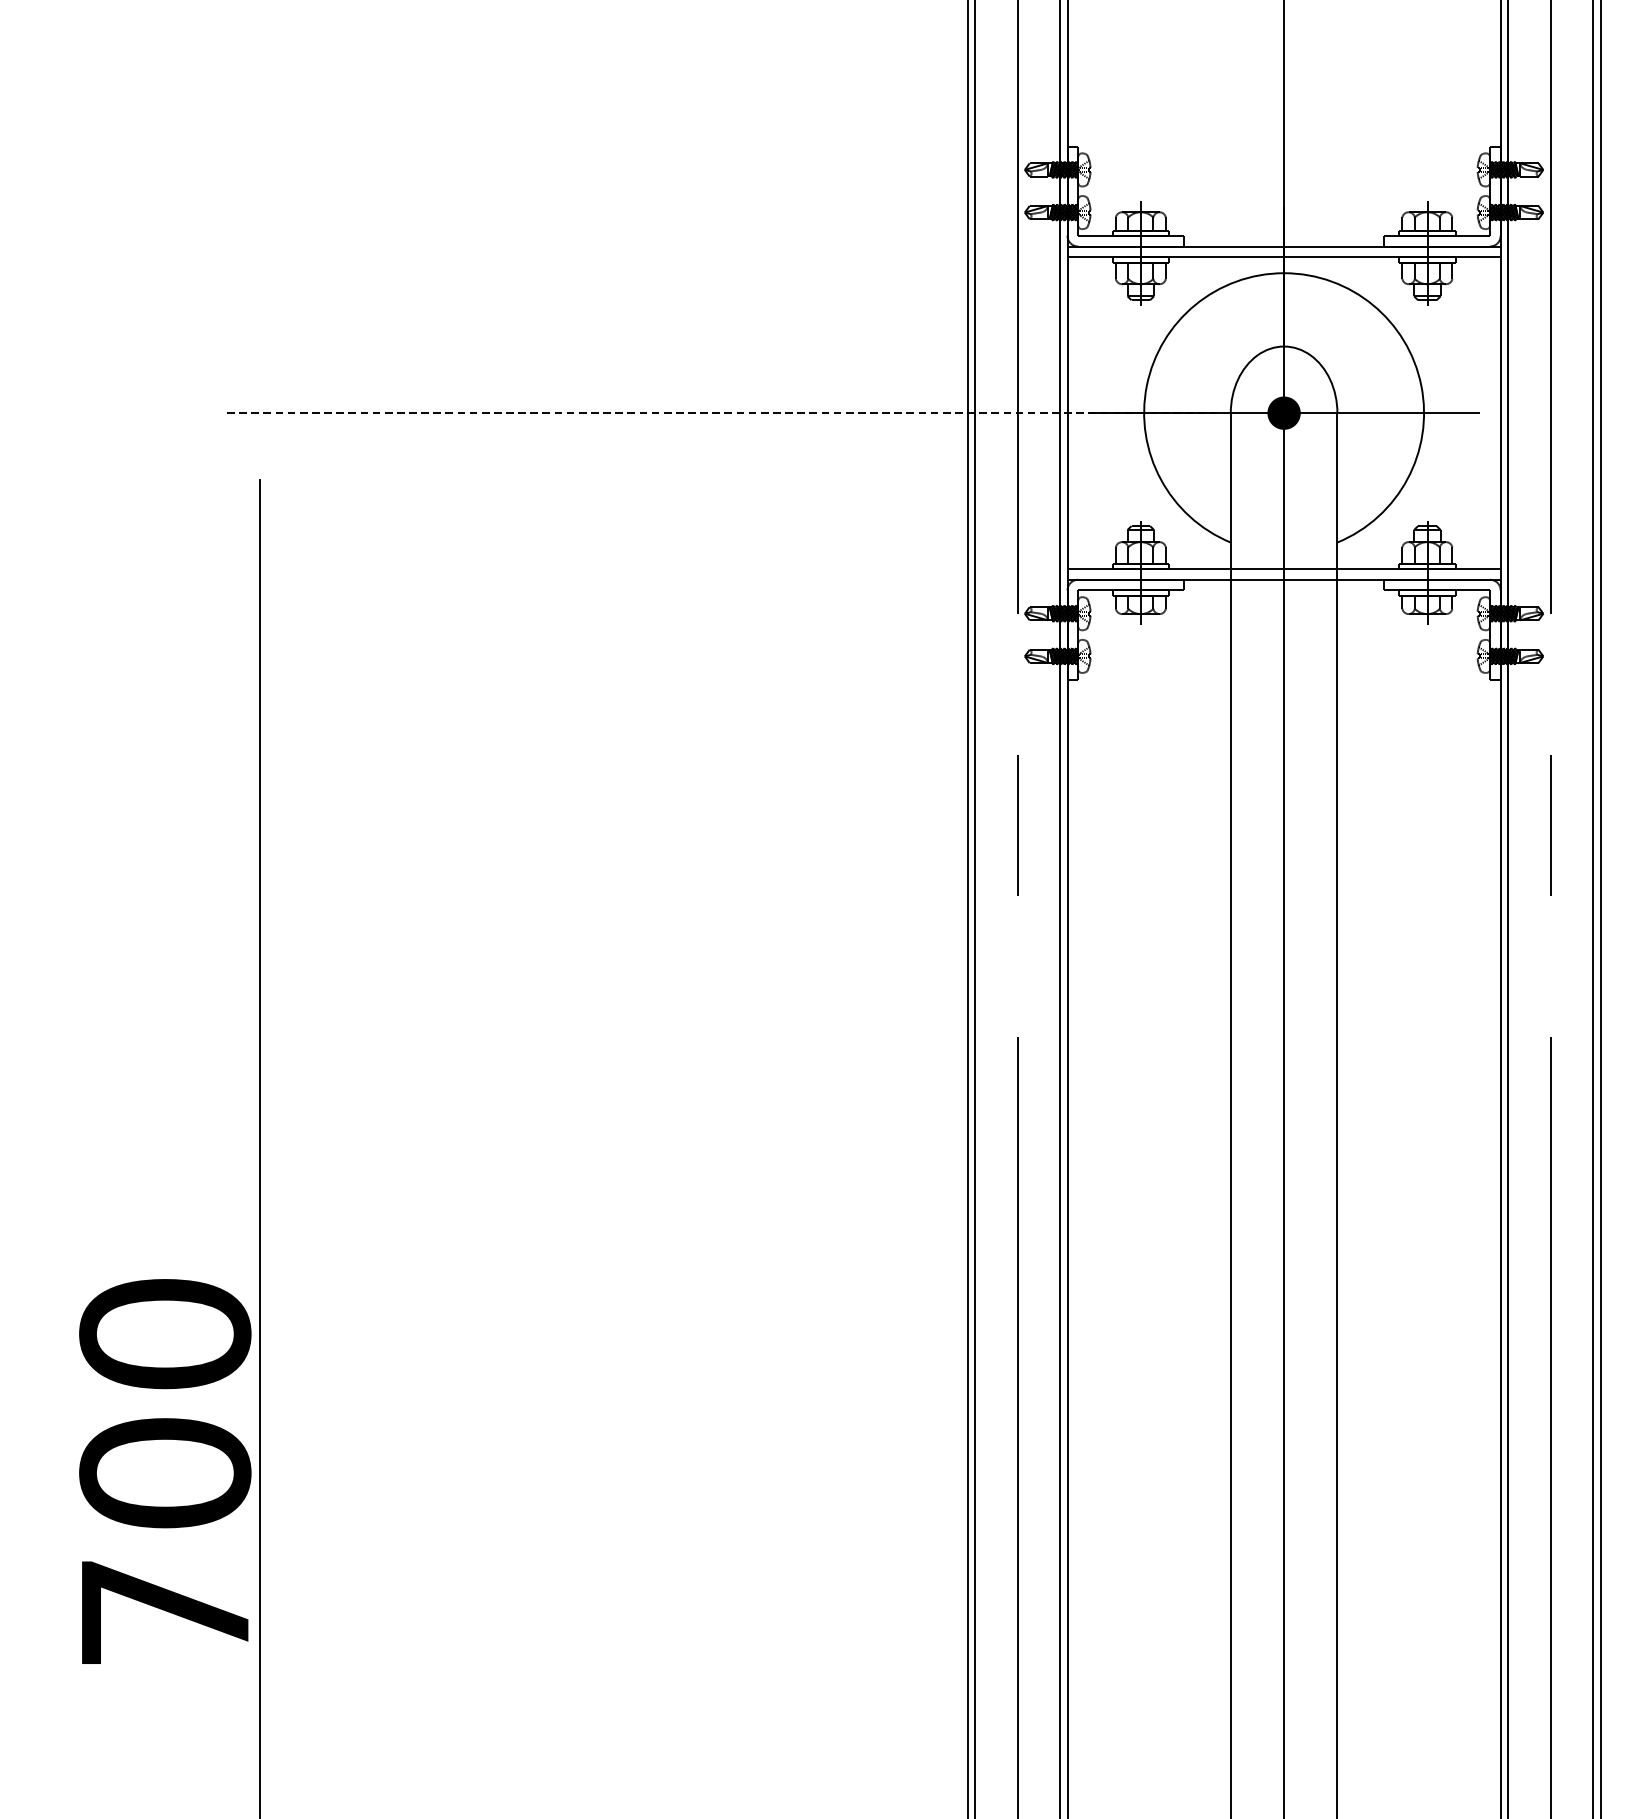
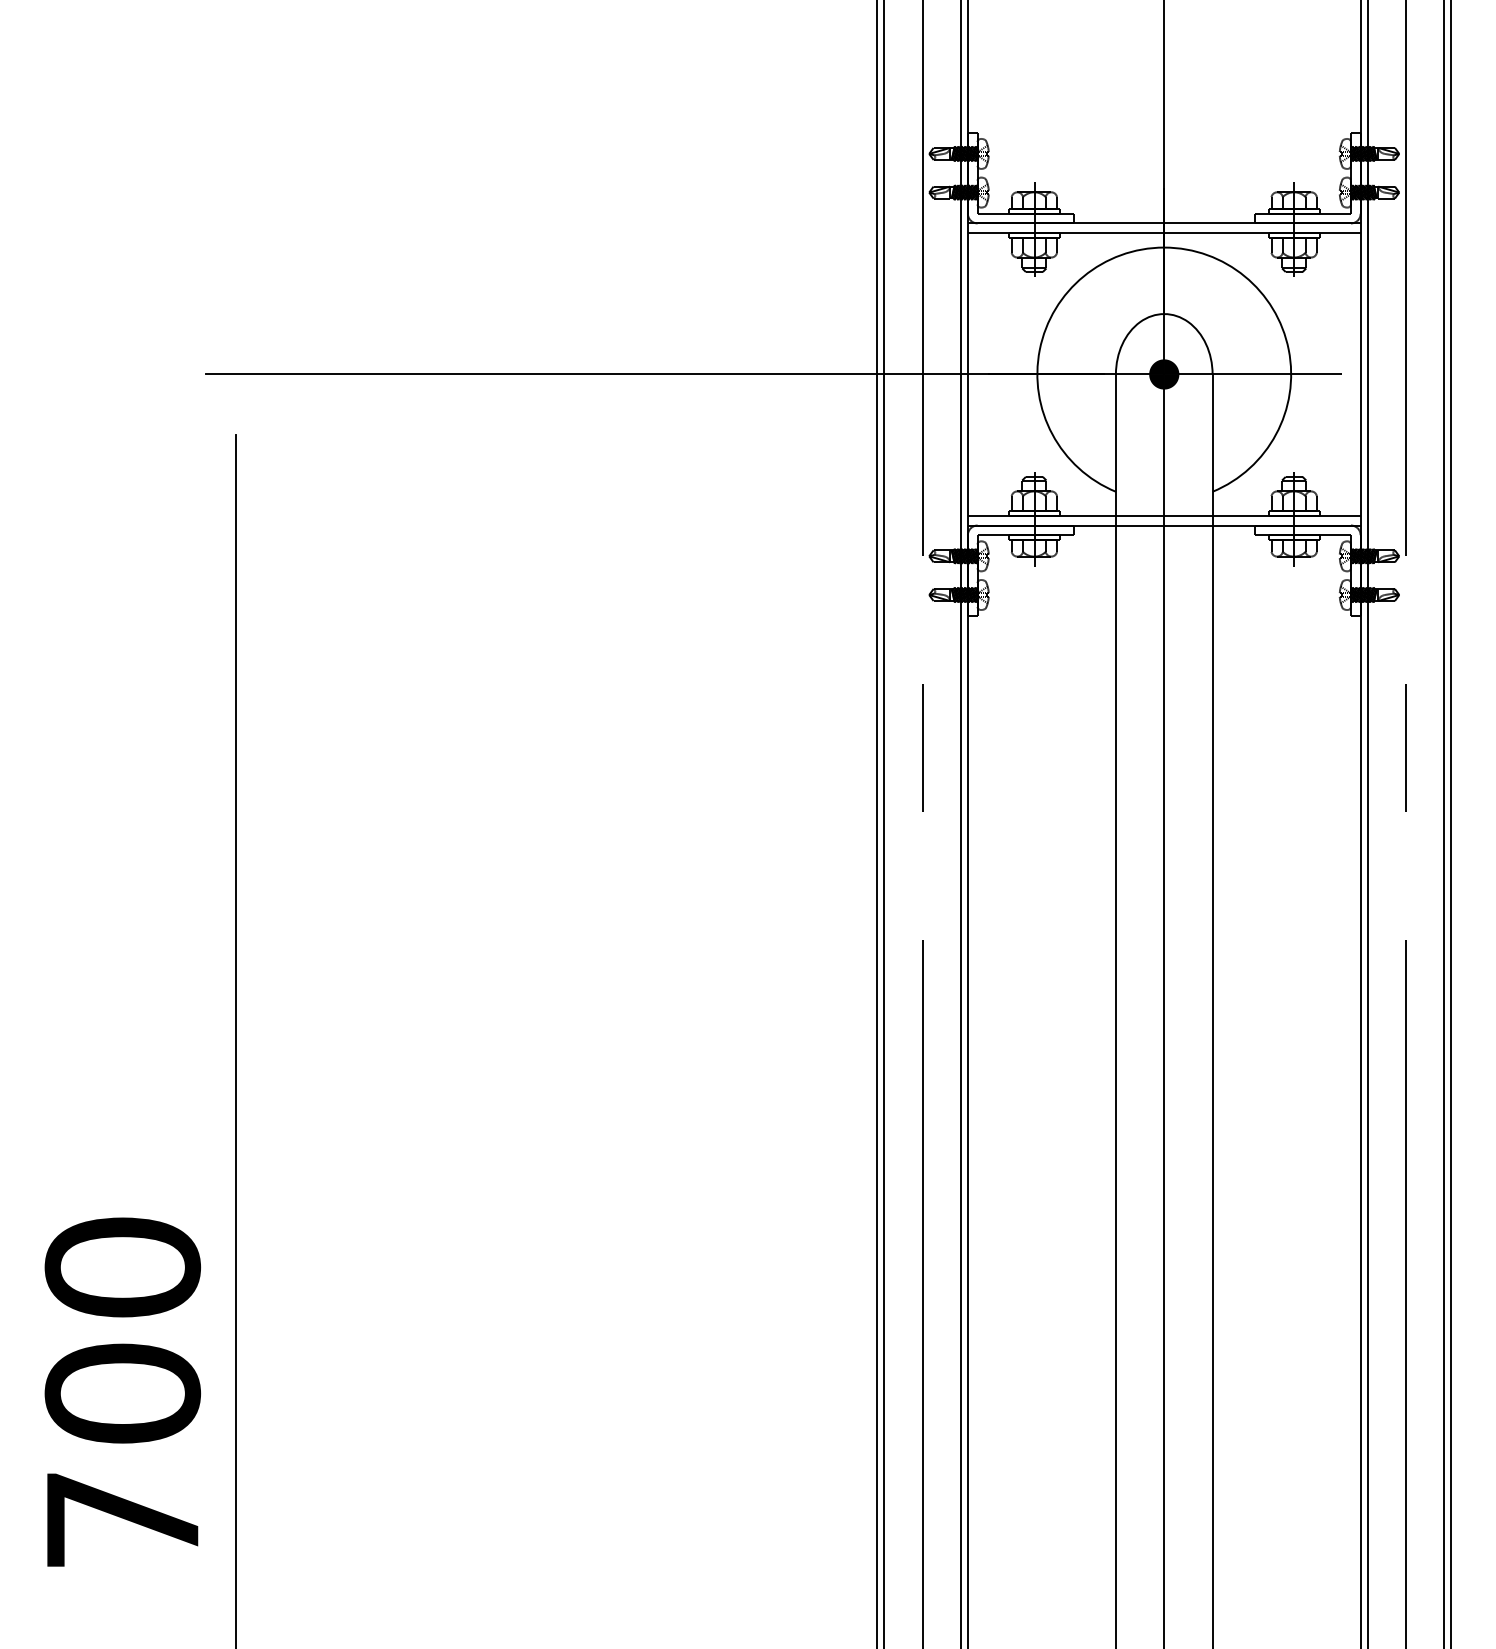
line: (721, 413) -> (654, 374), dashed -> solid
text: (164, 1470) -> (122, 1391), moved

